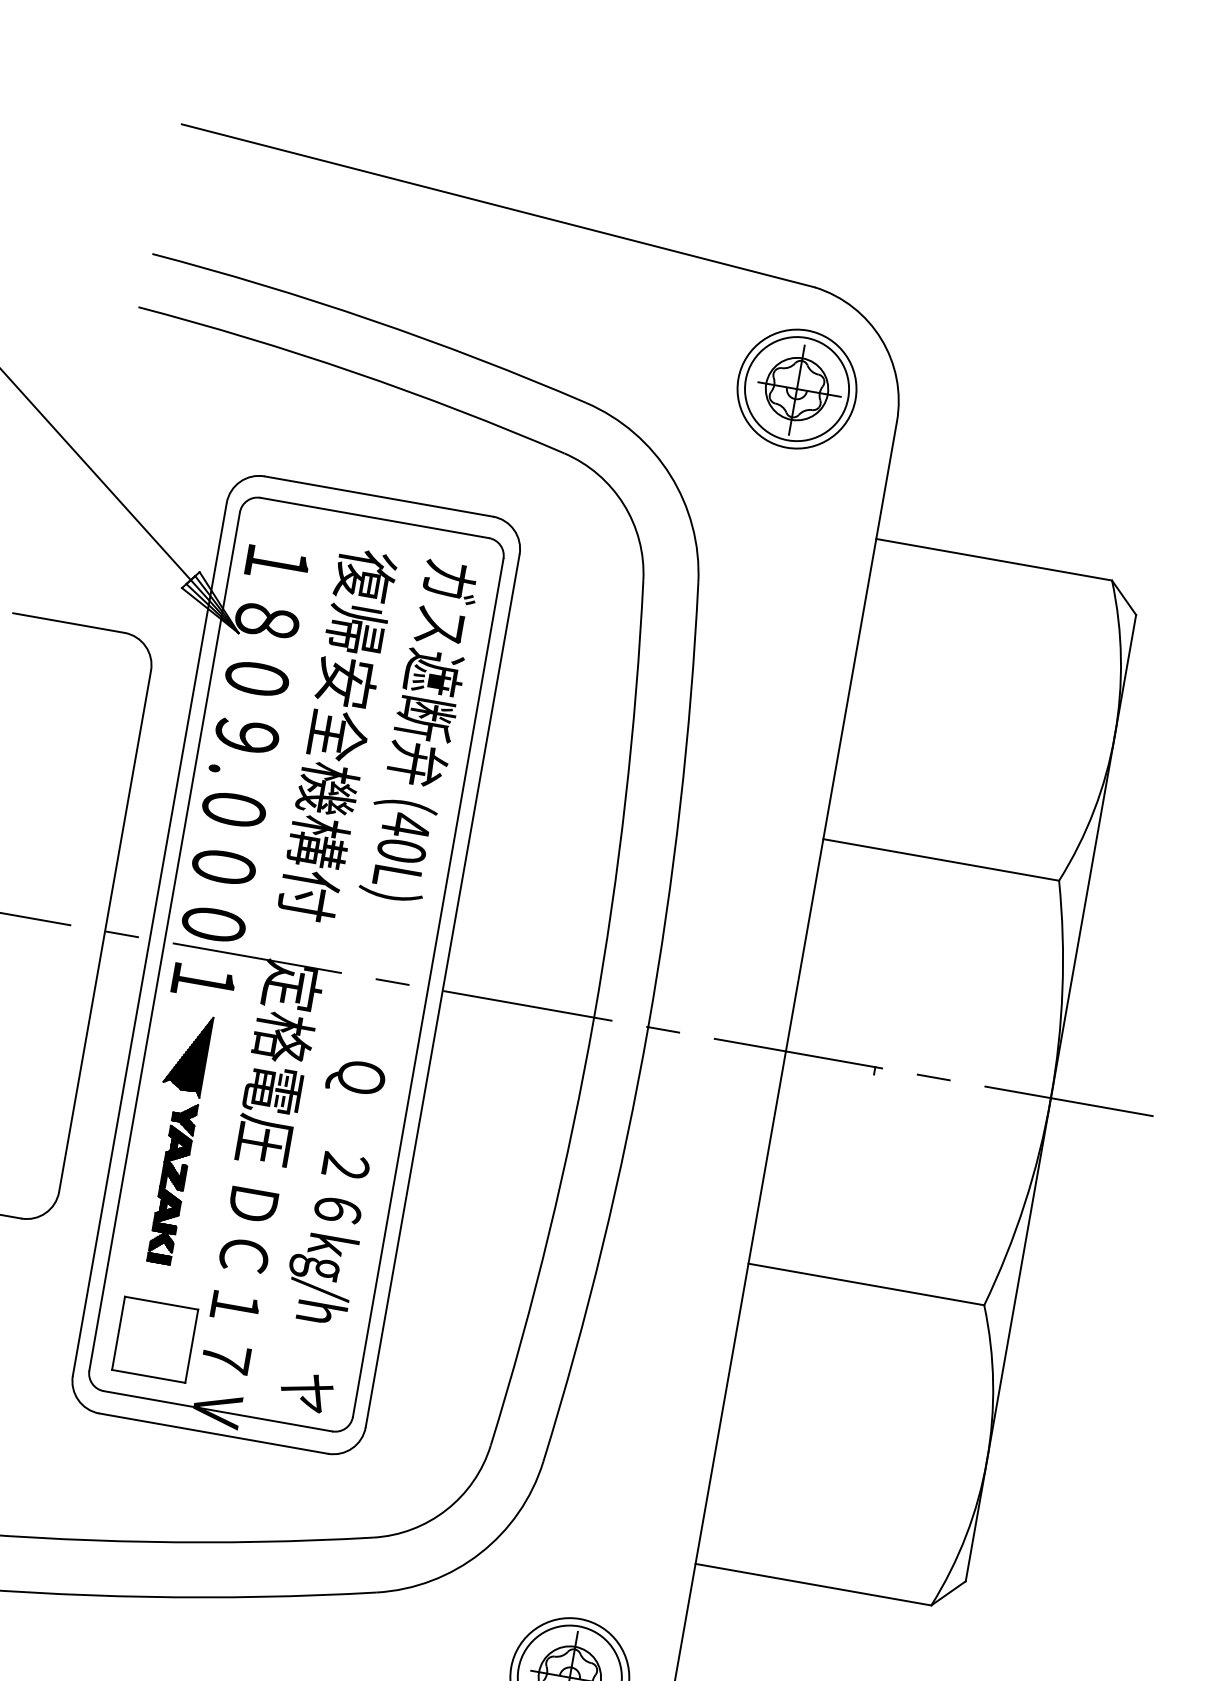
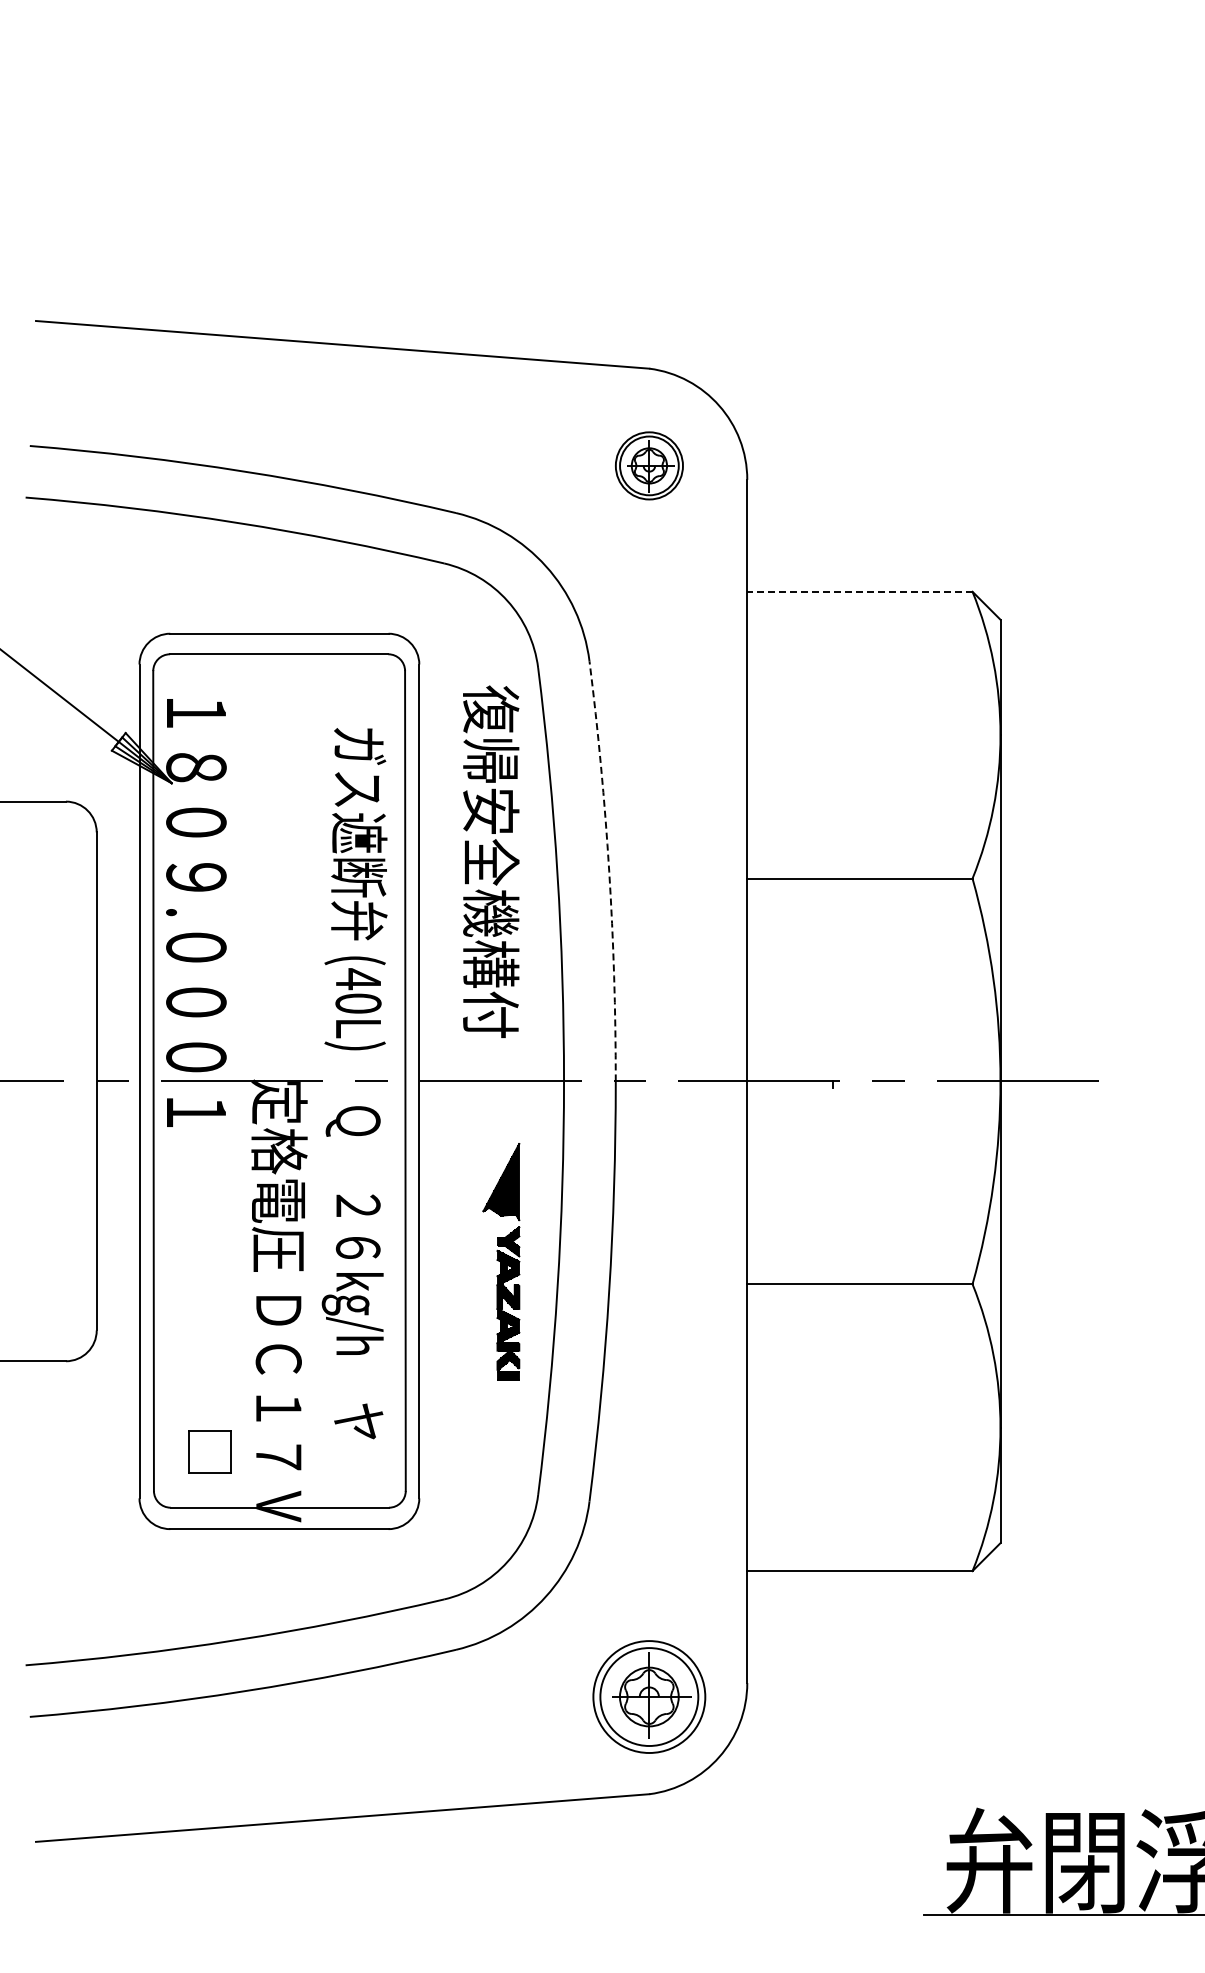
part: (797, 388) -> (649, 465), size x0.6
line: (993, 559) -> (859, 591), solid -> dashed
text: (419, 731) -> (355, 889), moved
text: (337, 735) -> (491, 861), moved
arc: (680, 806) -> (609, 871), solid -> dashed
part: (173, 1137) -> (501, 1261), moved
text: (327, 1235) -> (352, 1272), moved
part: (154, 1339) -> (209, 1451), size x0.6

